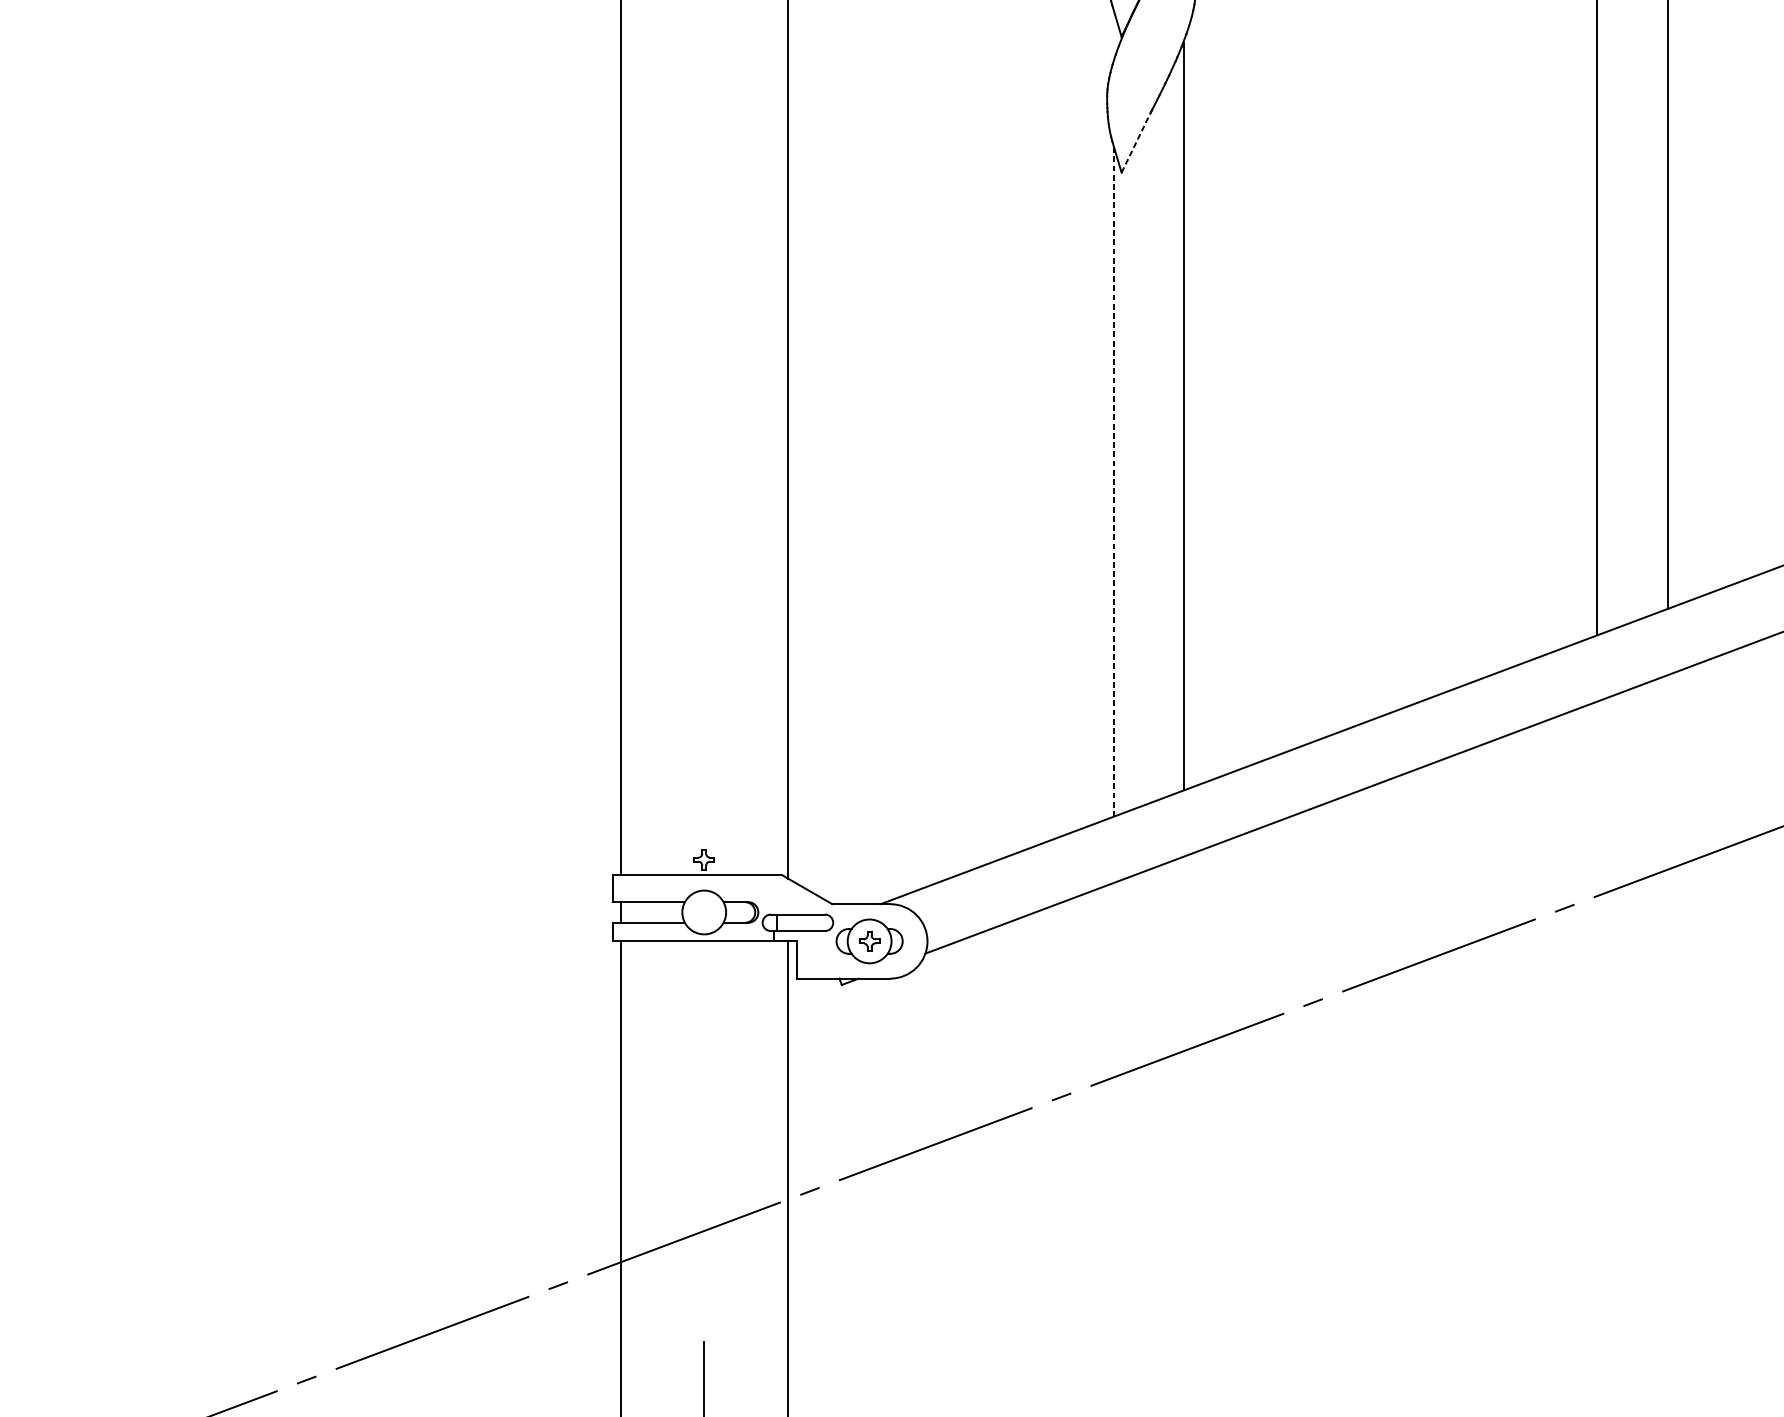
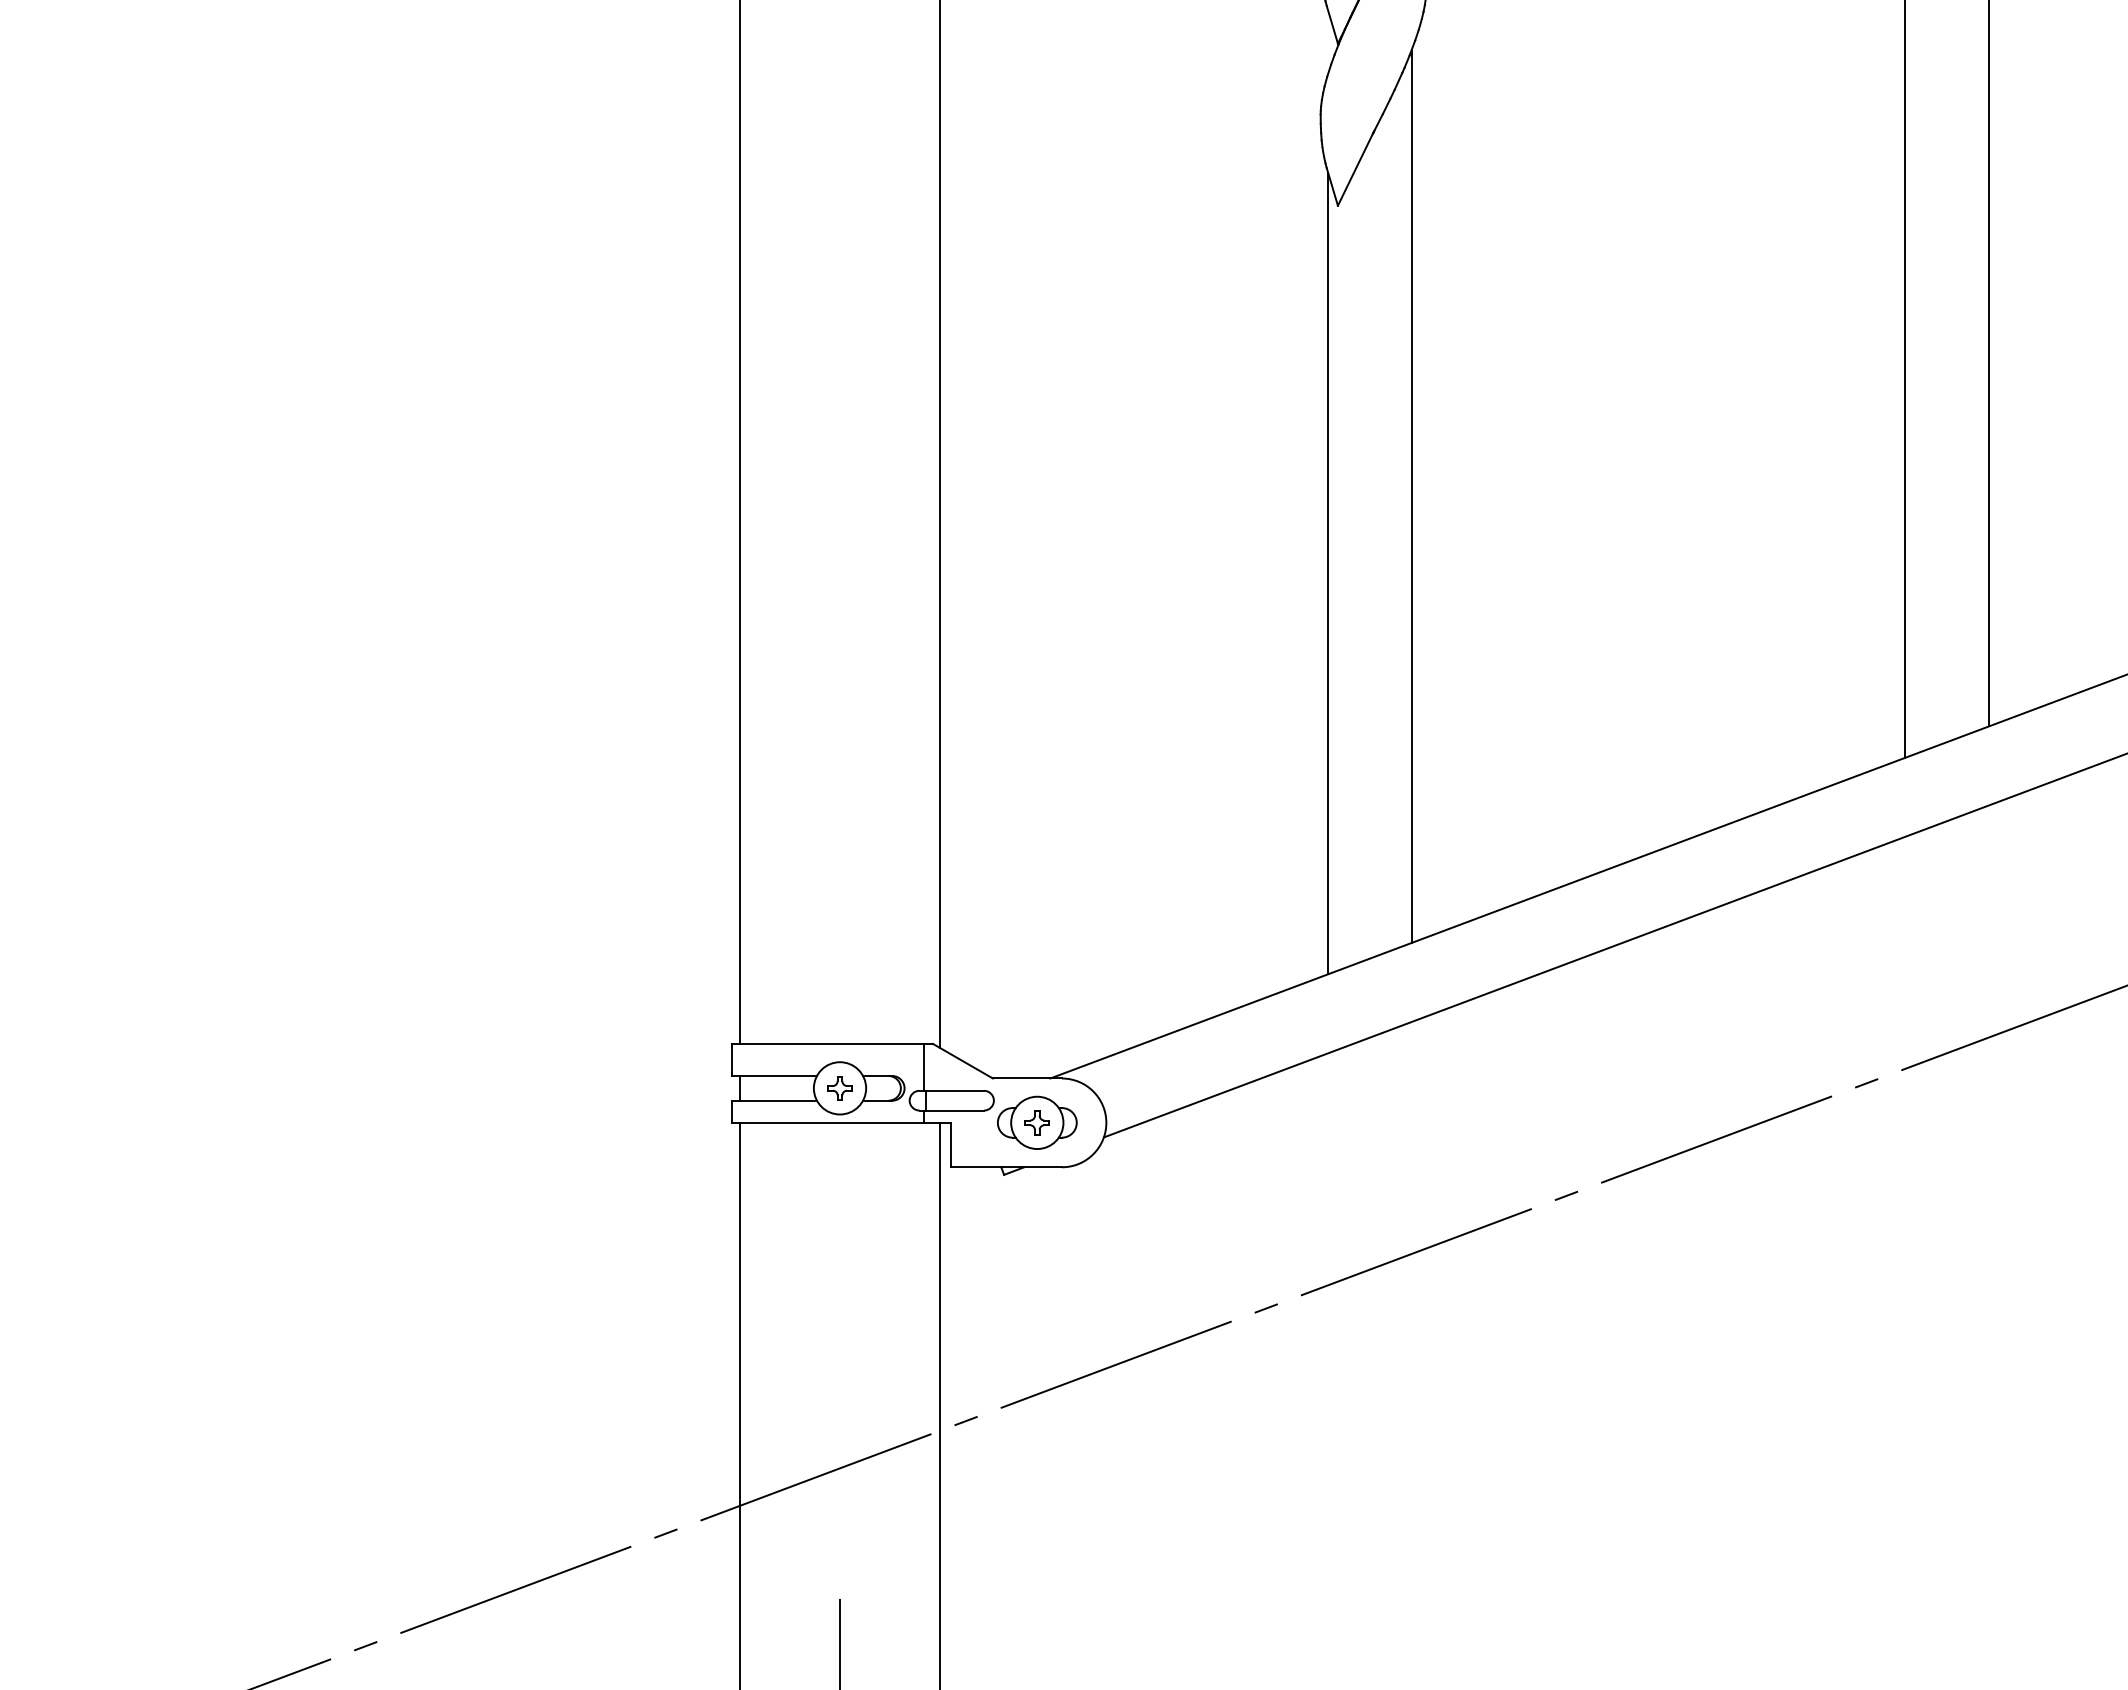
line: (1136, 142) -> (1355, 169), dashed -> solid
line: (1113, 480) -> (1328, 573), dashed -> solid
part: (703, 859) -> (839, 1088), moved
line: (774, 894) -> (923, 1066), added

